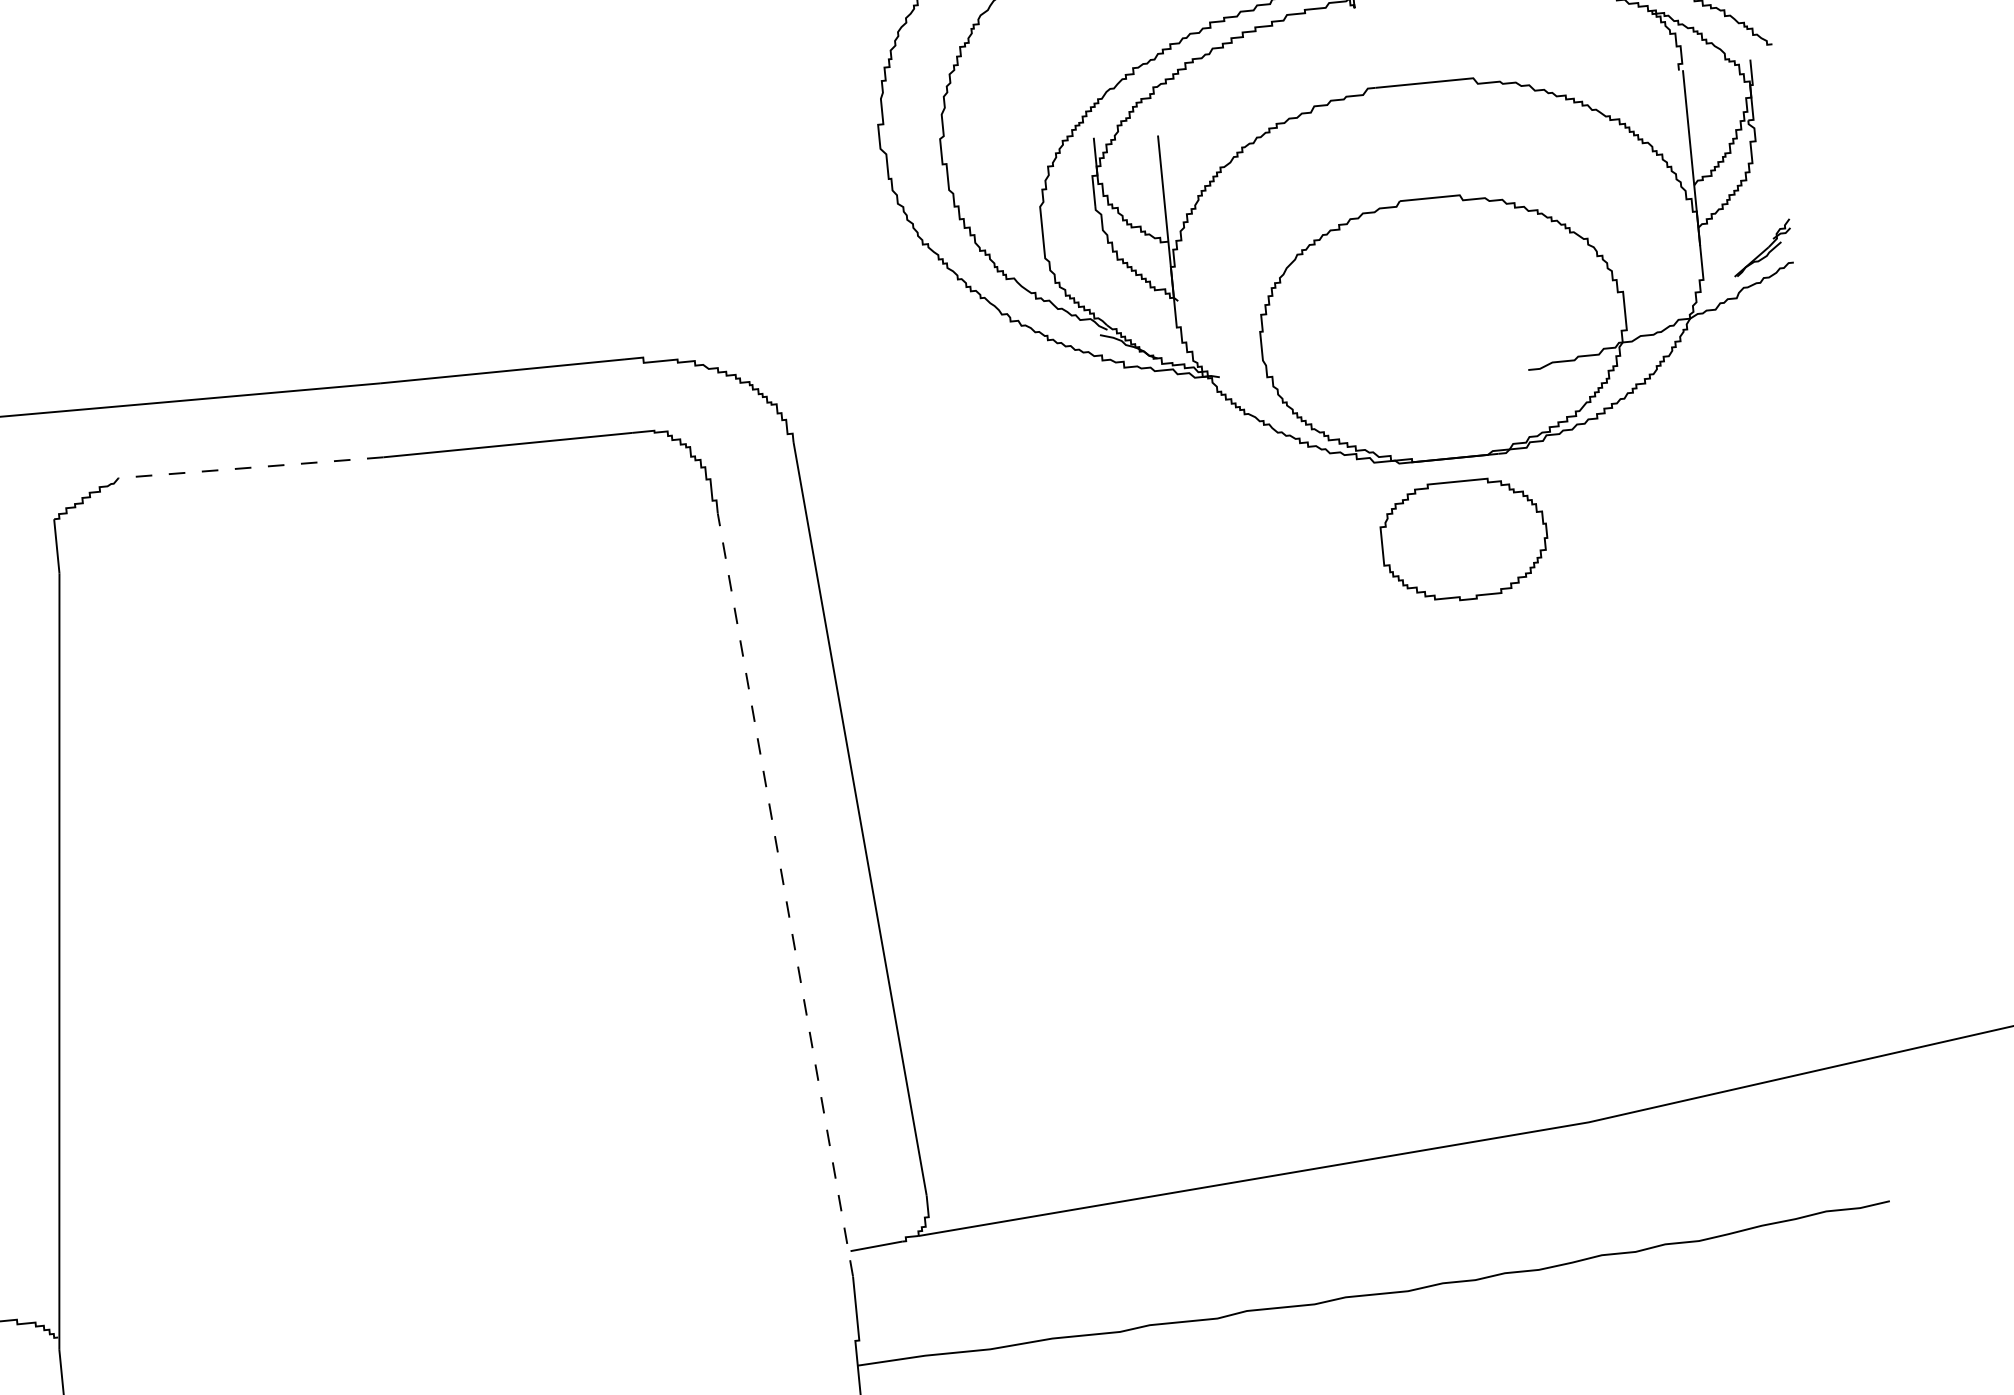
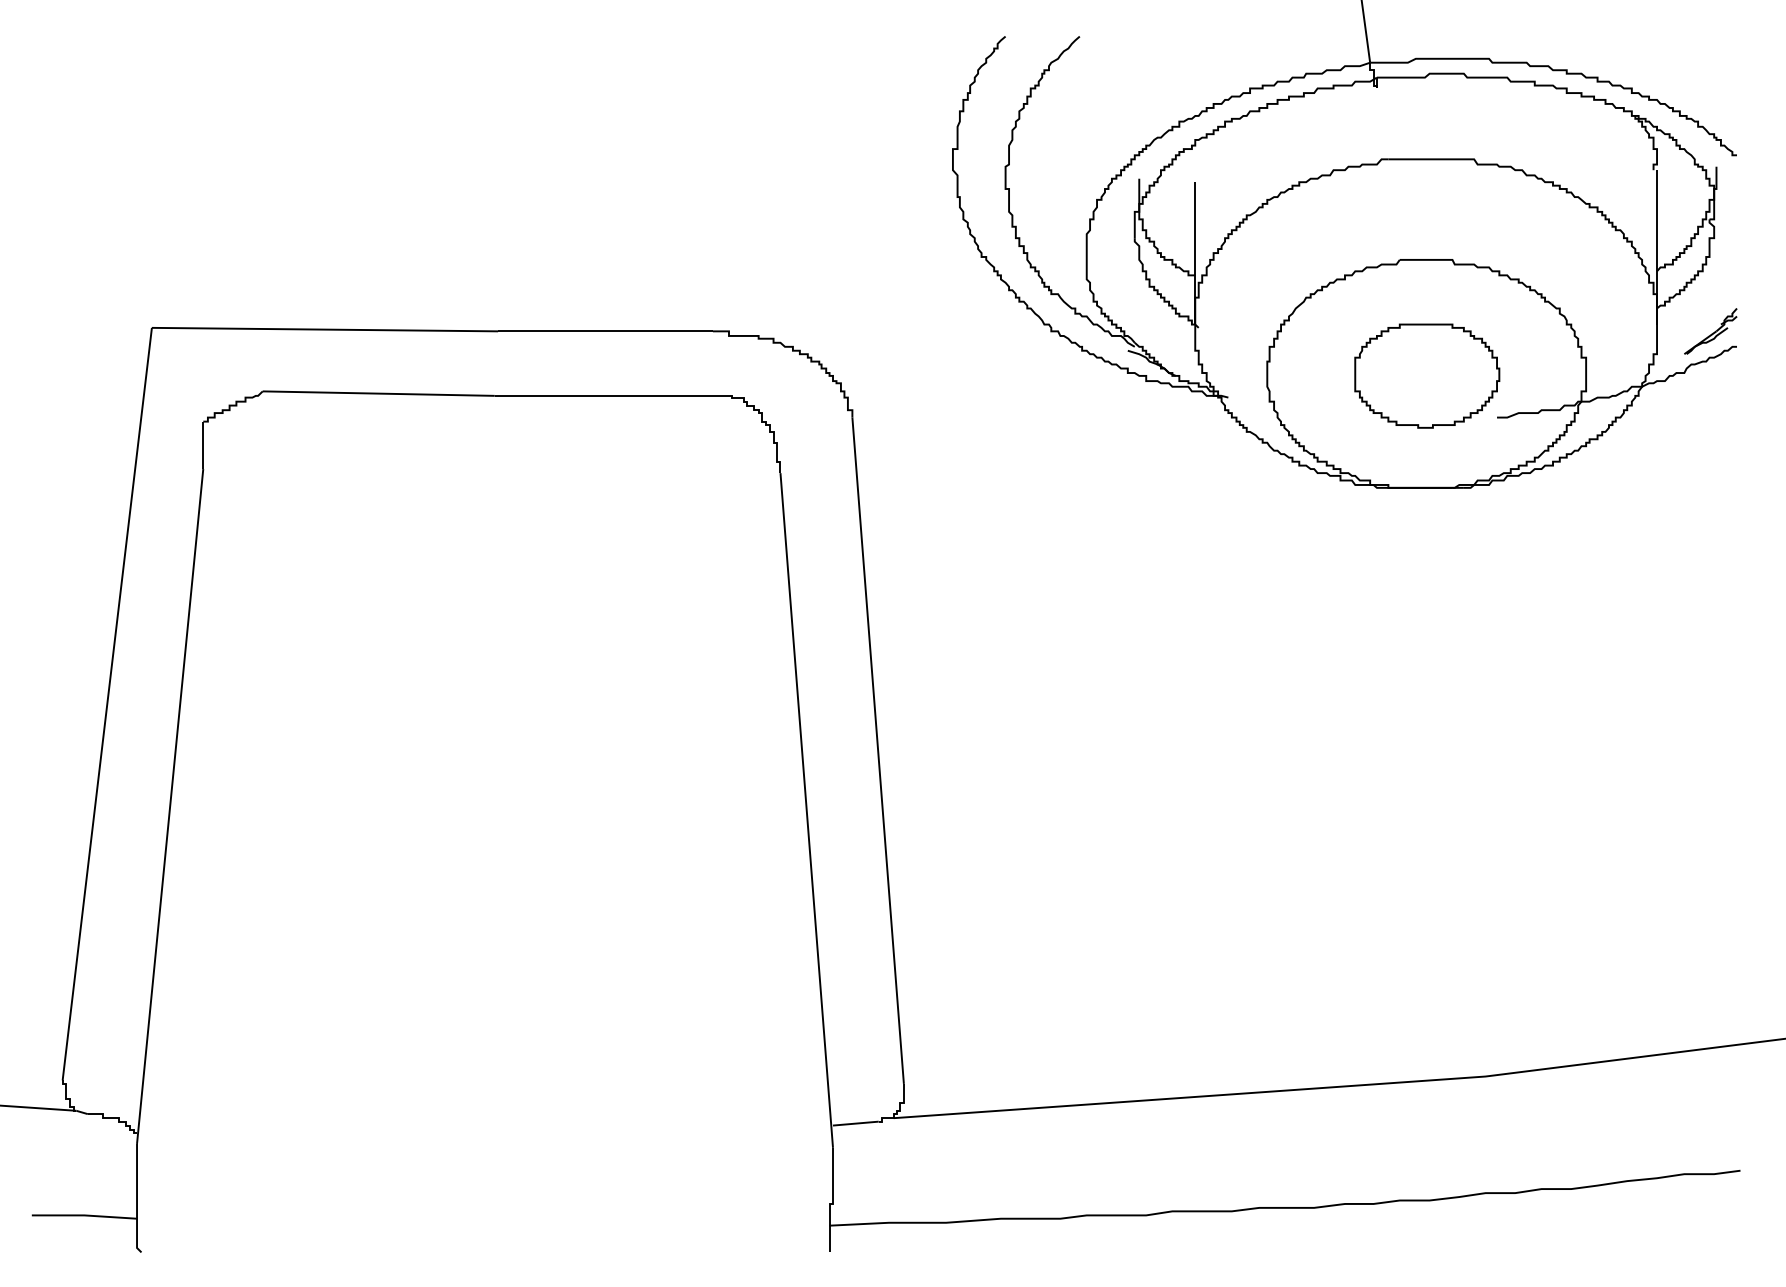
line: (250, 467) -> (378, 393), dashed -> solid
part: (1464, 539) -> (1427, 375), moved
line: (785, 893) -> (806, 809), dashed -> solid

